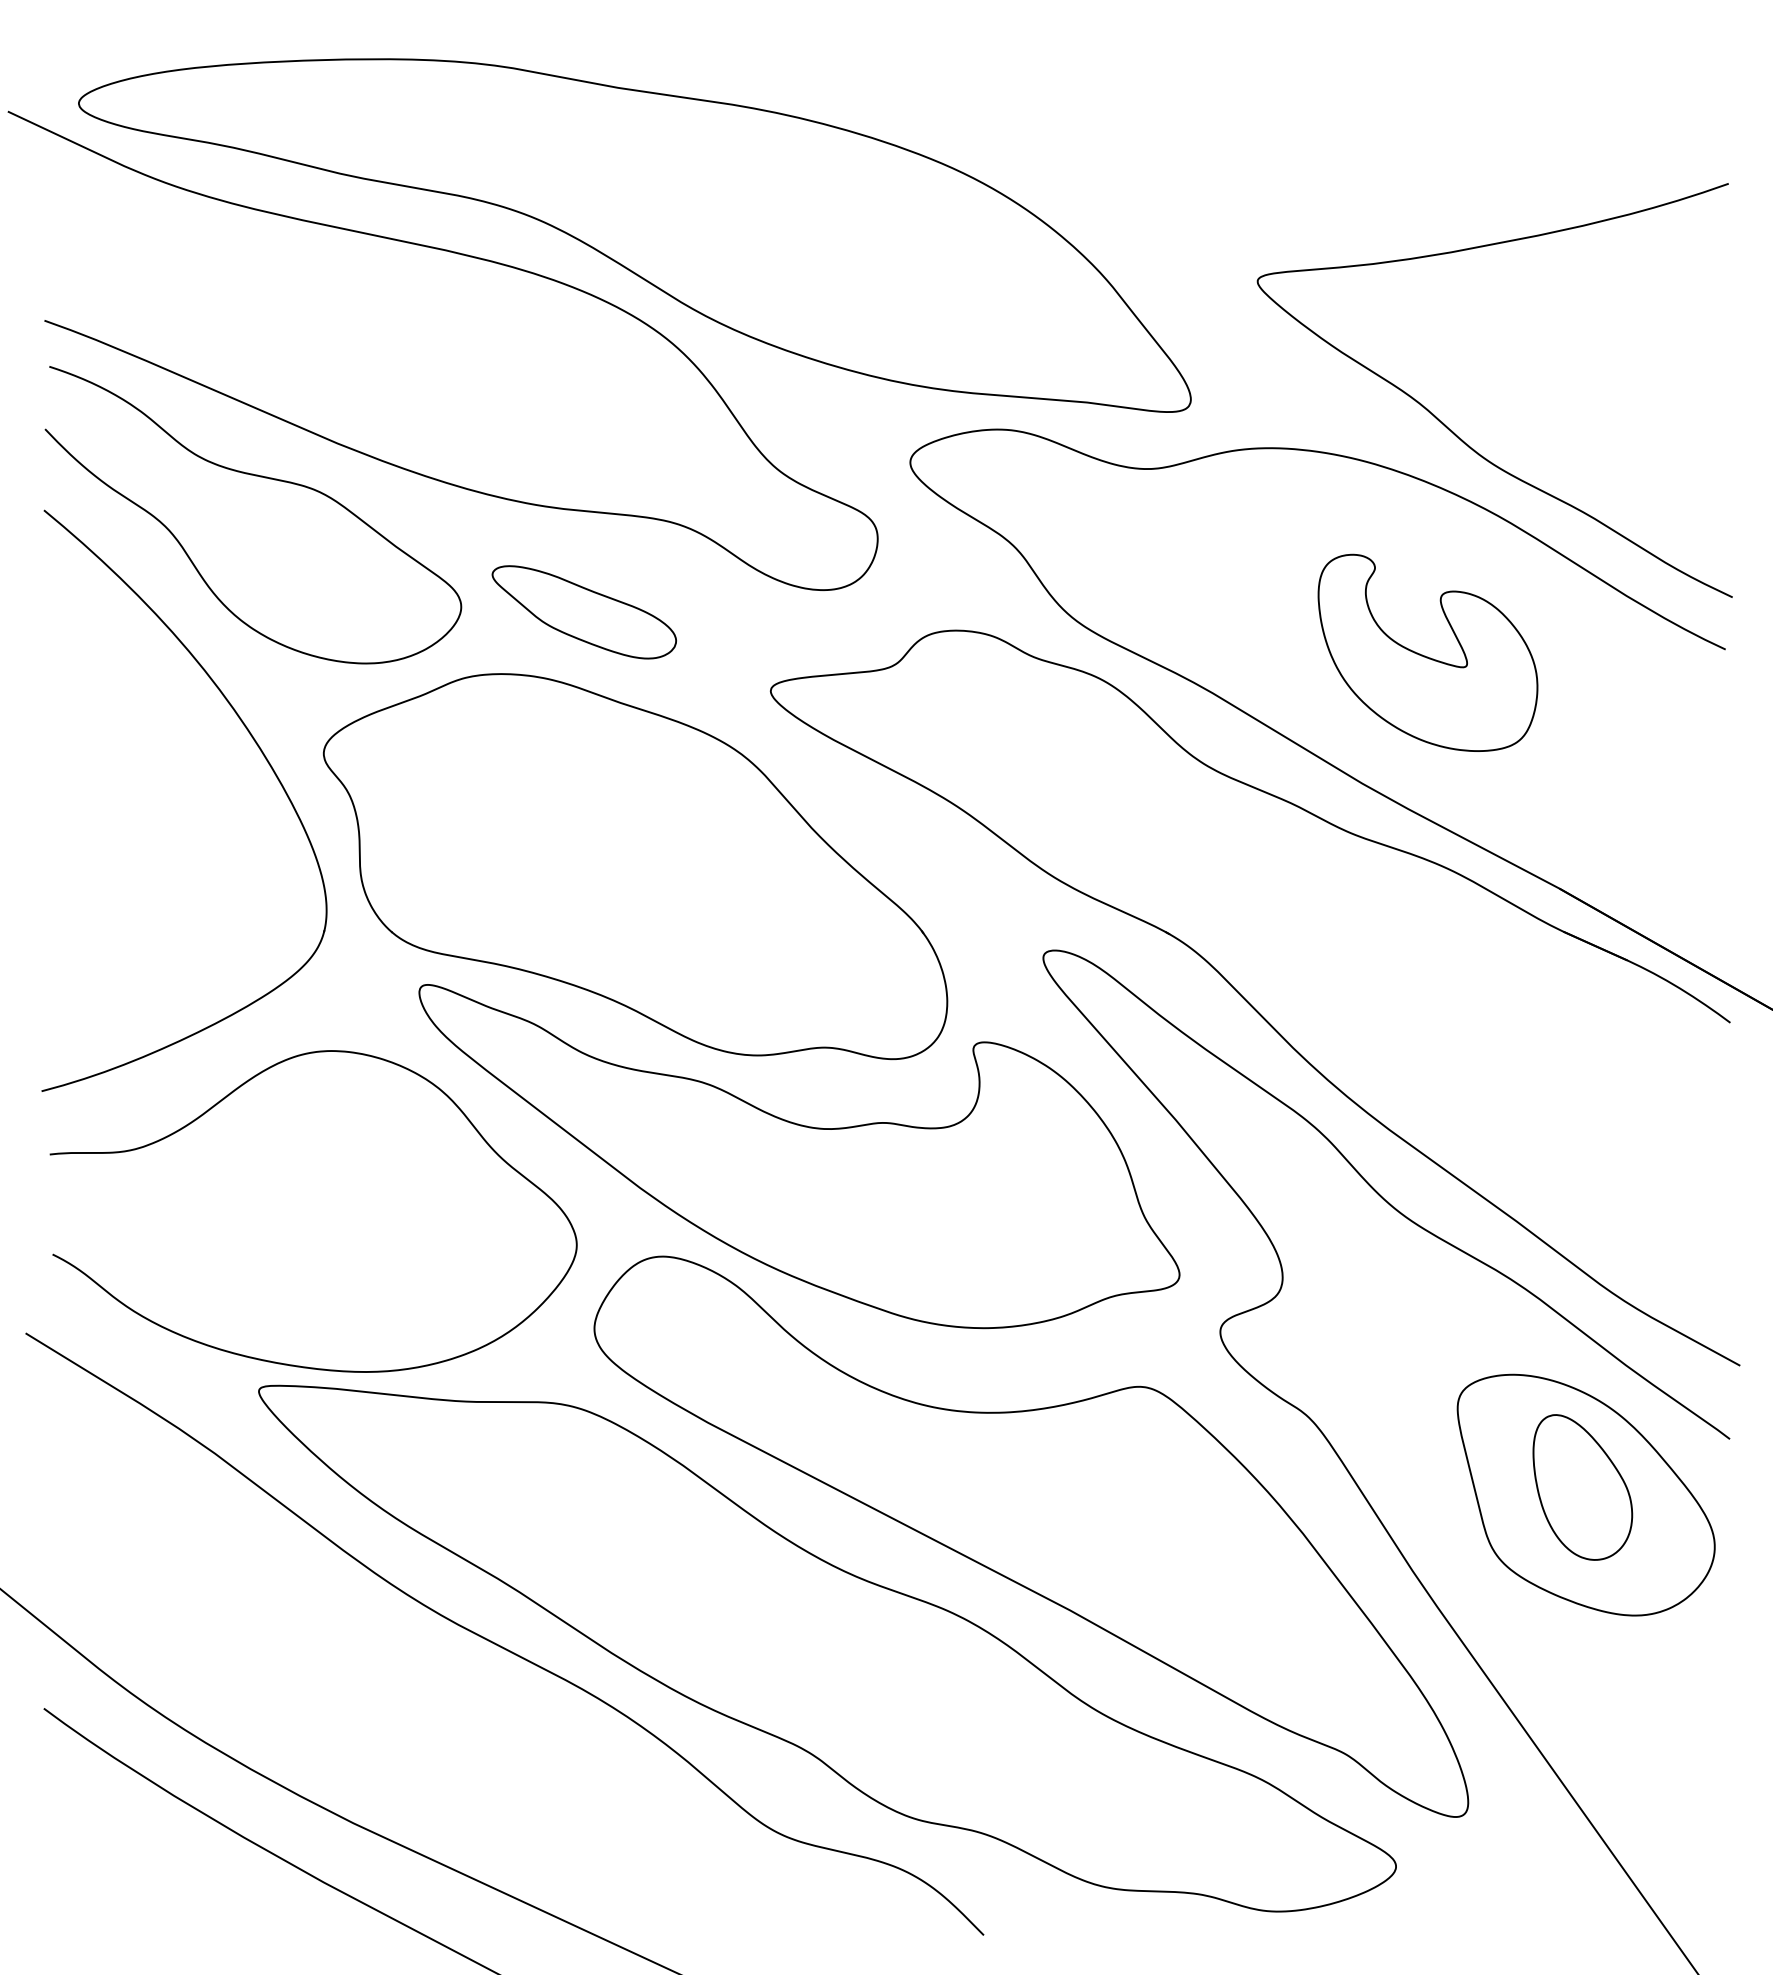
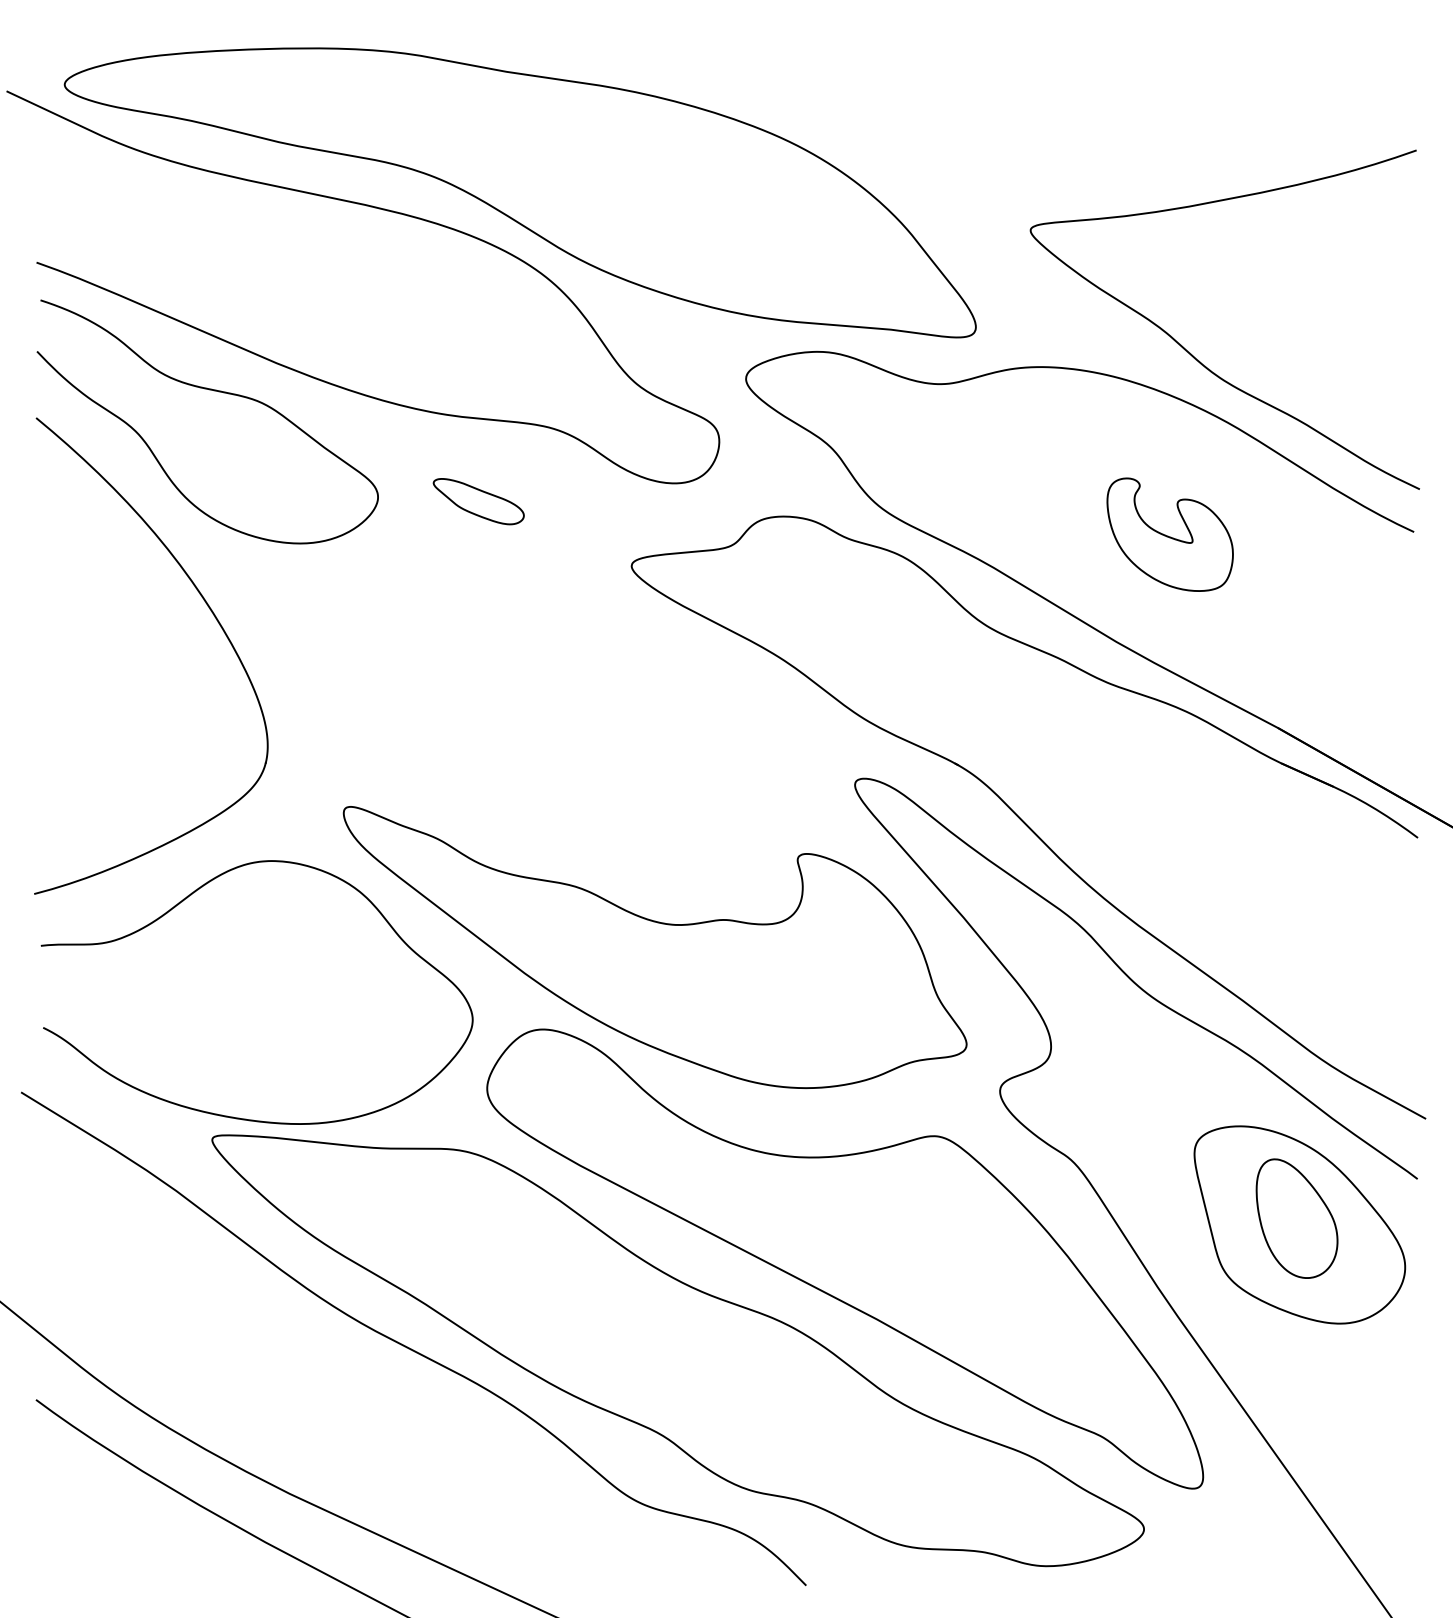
part: (583, 612) -> (478, 501), size x0.6
part: (1427, 652) -> (1169, 534), size x0.7
part: (635, 866) -> (520, 709), removed

